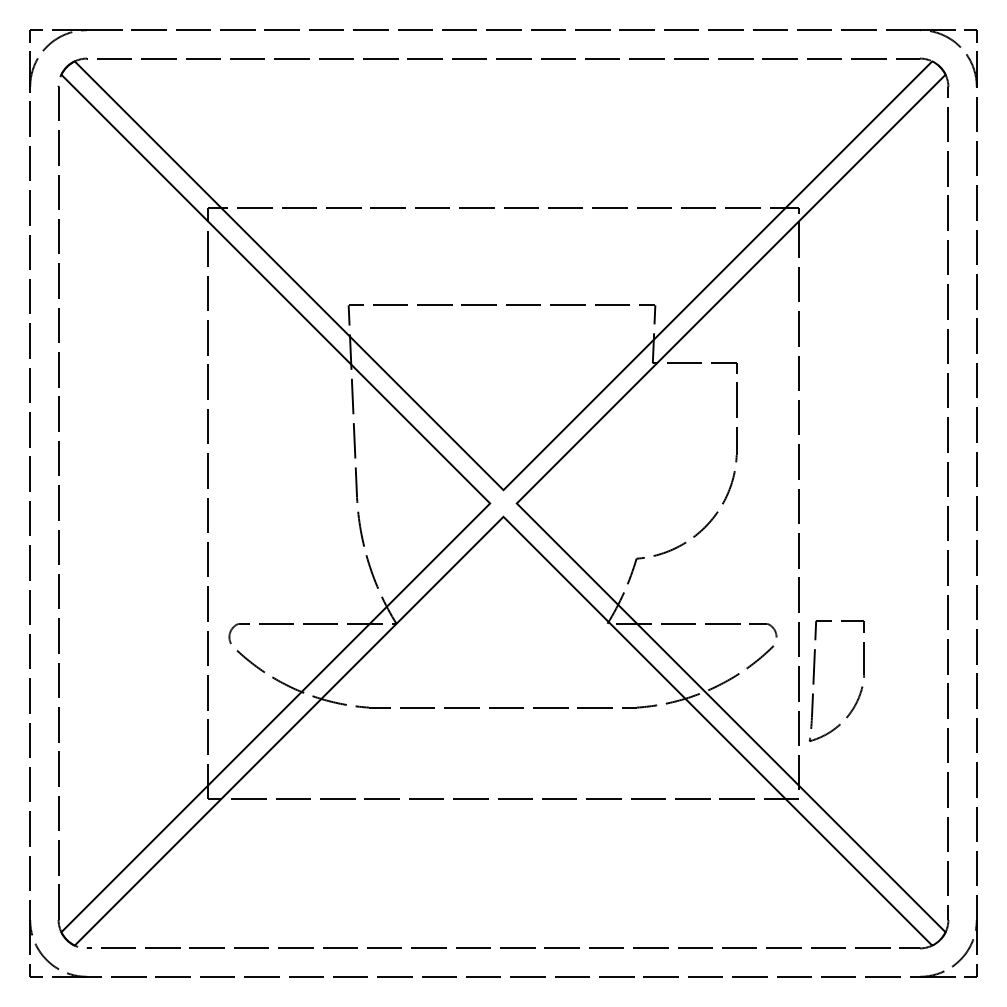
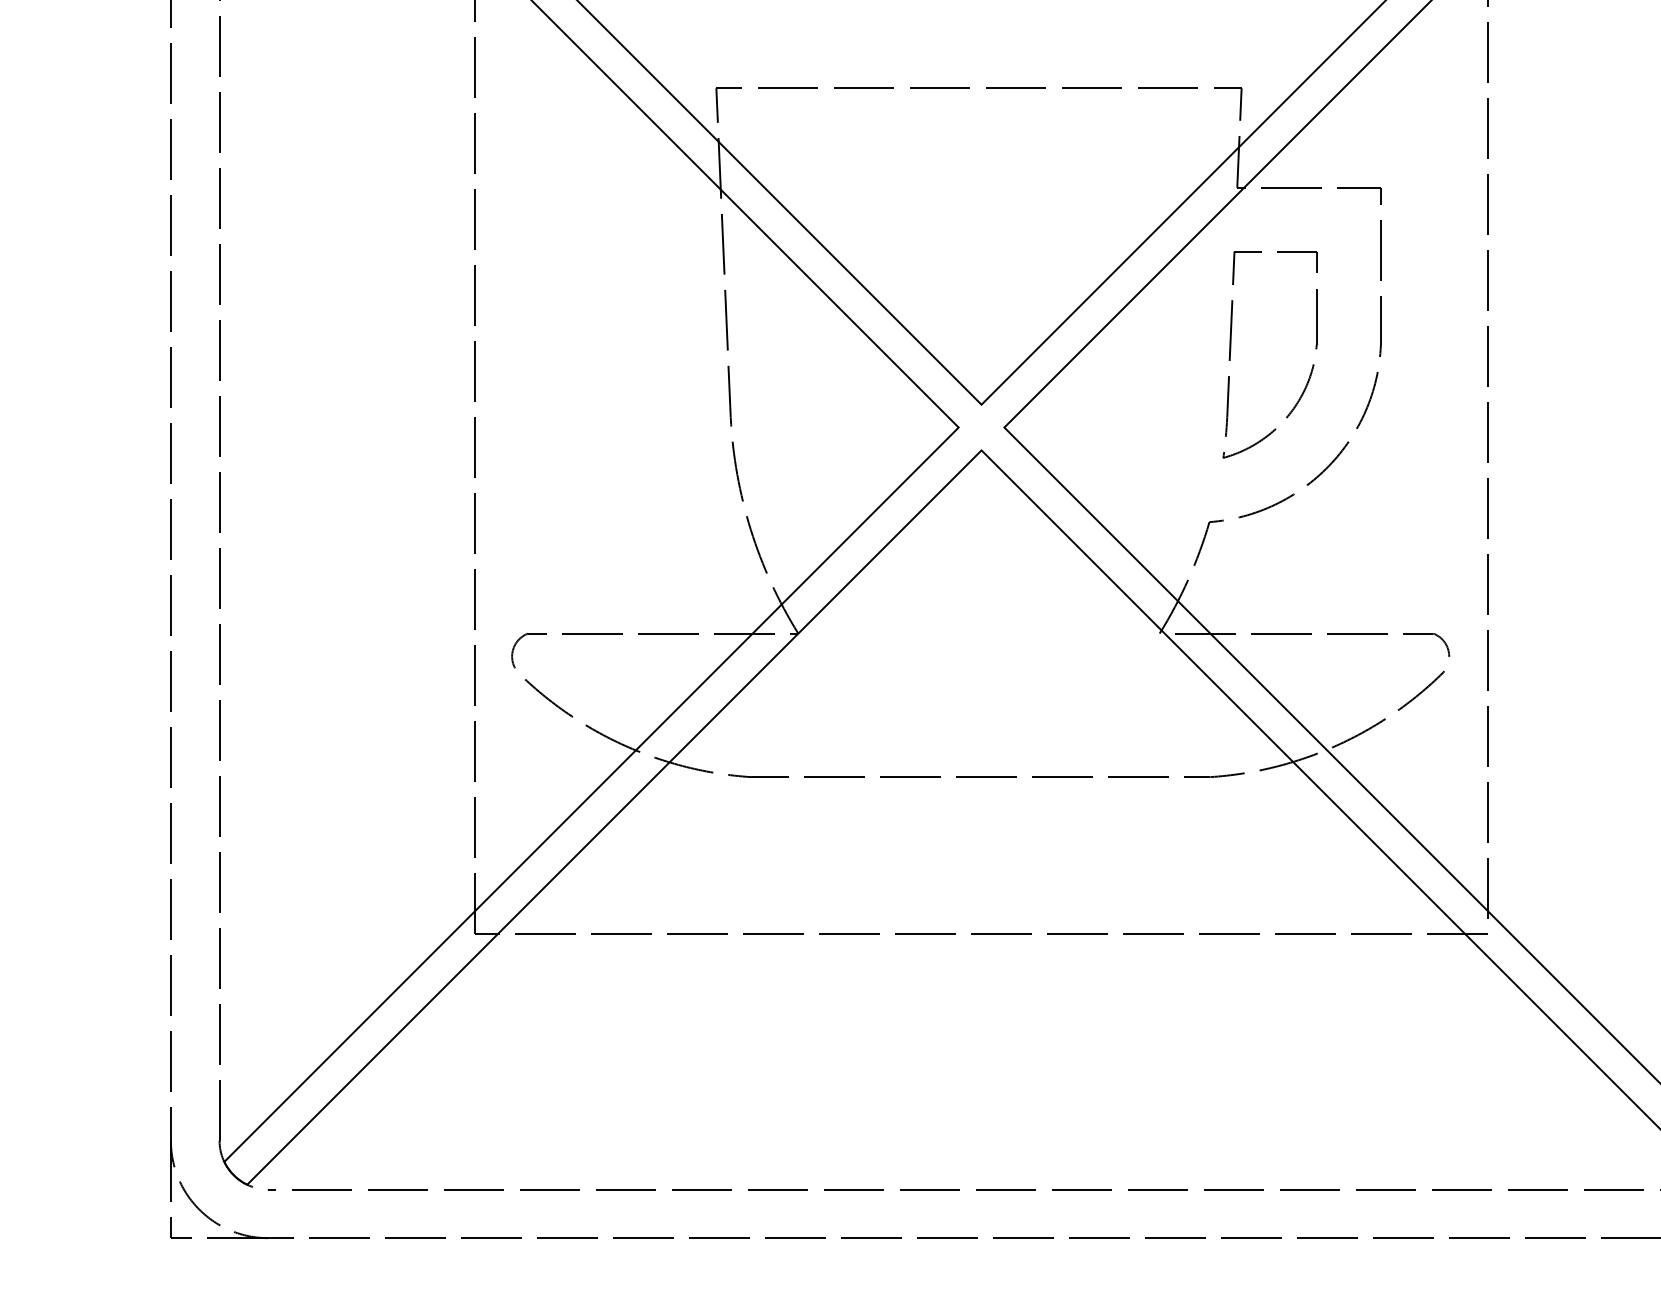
part: (814, 680) -> (1231, 353), moved

